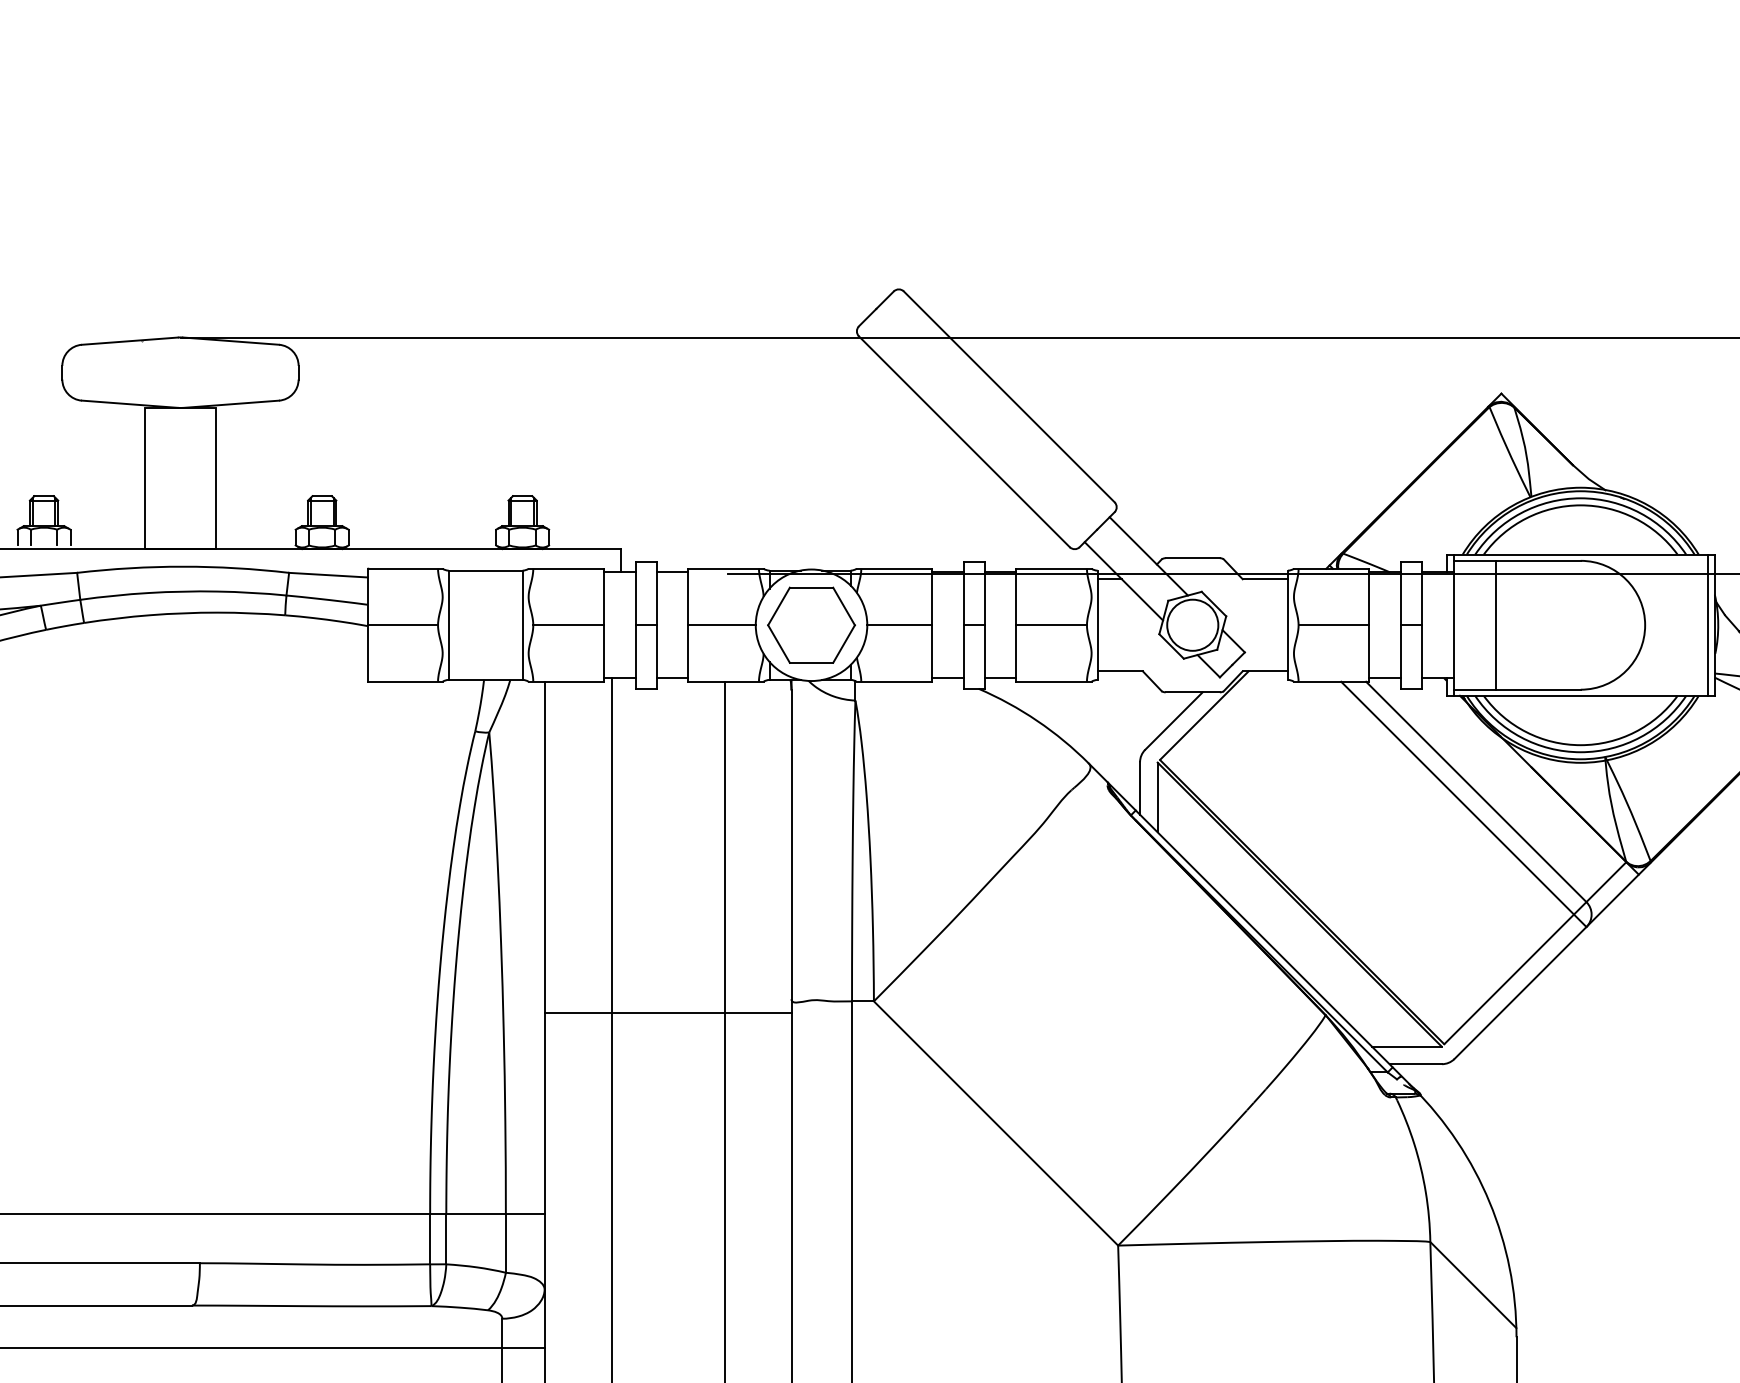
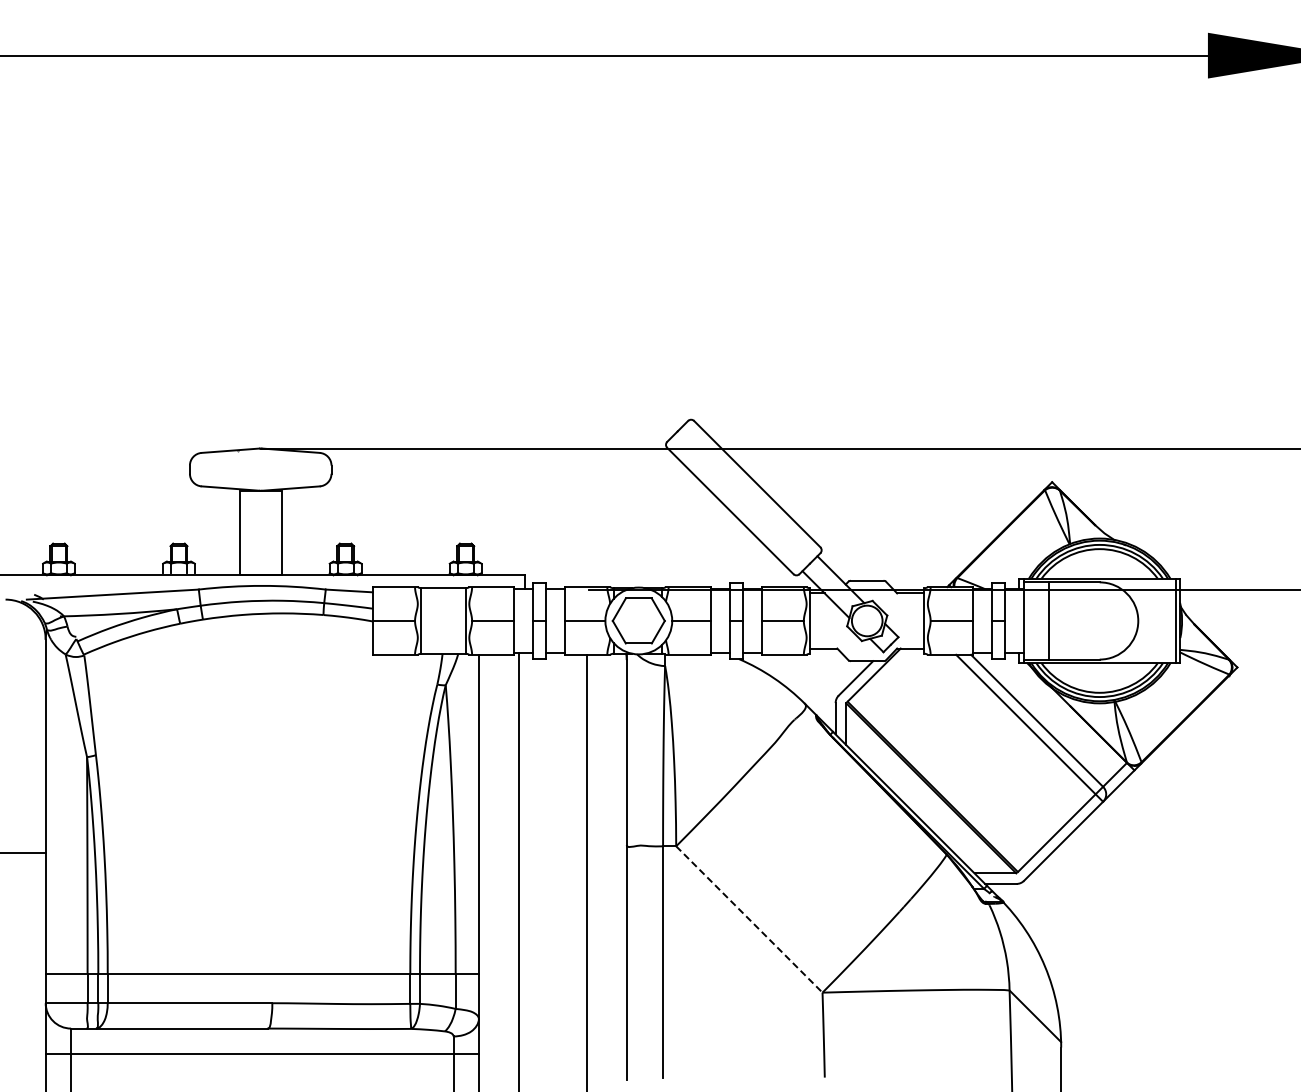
line: (667, 1013) -> (552, 853), removed
line: (996, 1123) -> (749, 919), solid -> dashed

